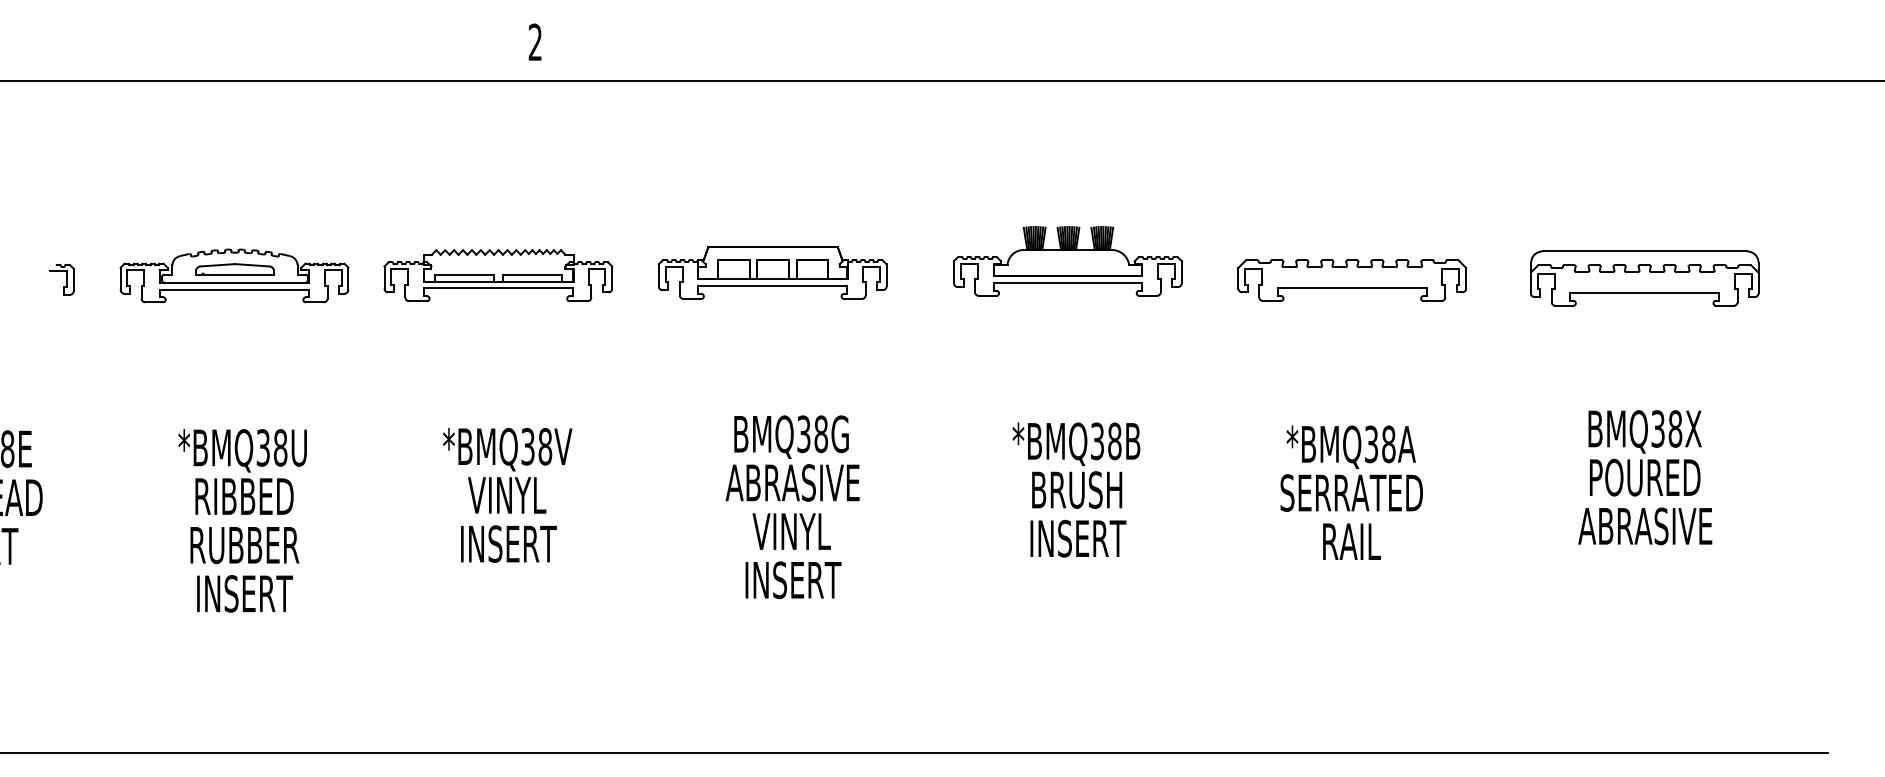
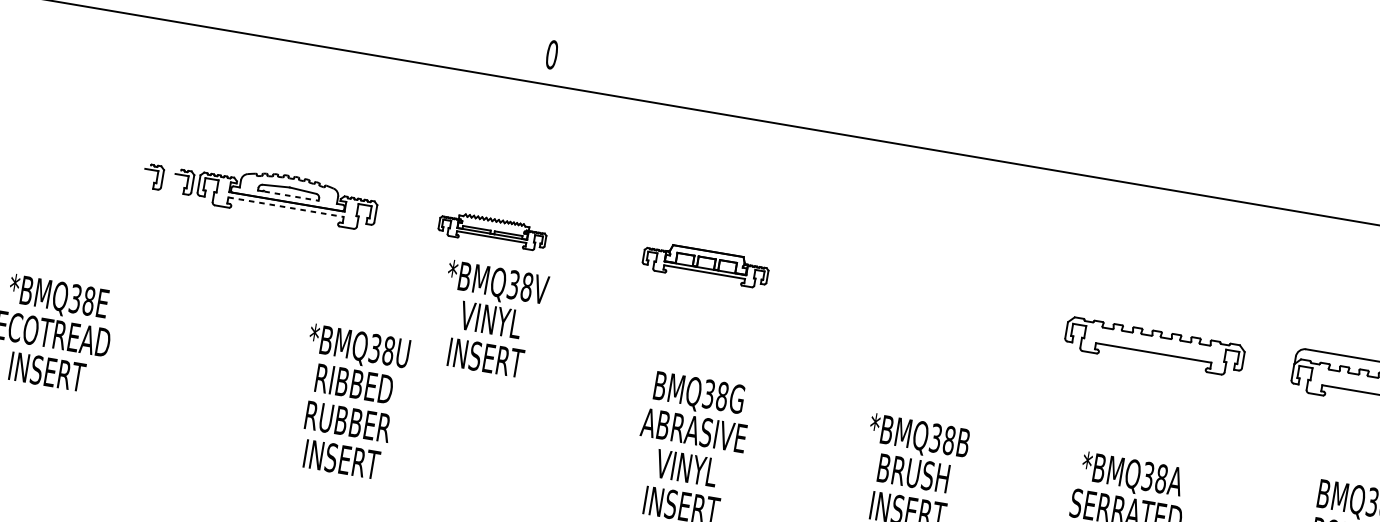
text: (535, 42) -> (552, 54), 2 -> 0
part: (1067, 261) -> (936, 294), removed
part: (772, 272) -> (705, 264), size x0.7
line: (239, 274) -> (291, 196), solid -> dashed
part: (498, 275) -> (492, 230), size x0.6
part: (100, 279) -> (183, 181), added
line: (235, 289) -> (286, 207), solid -> dashed
text: (507, 495) -> (491, 320), moved
text: (242, 520) -> (349, 402), moved

